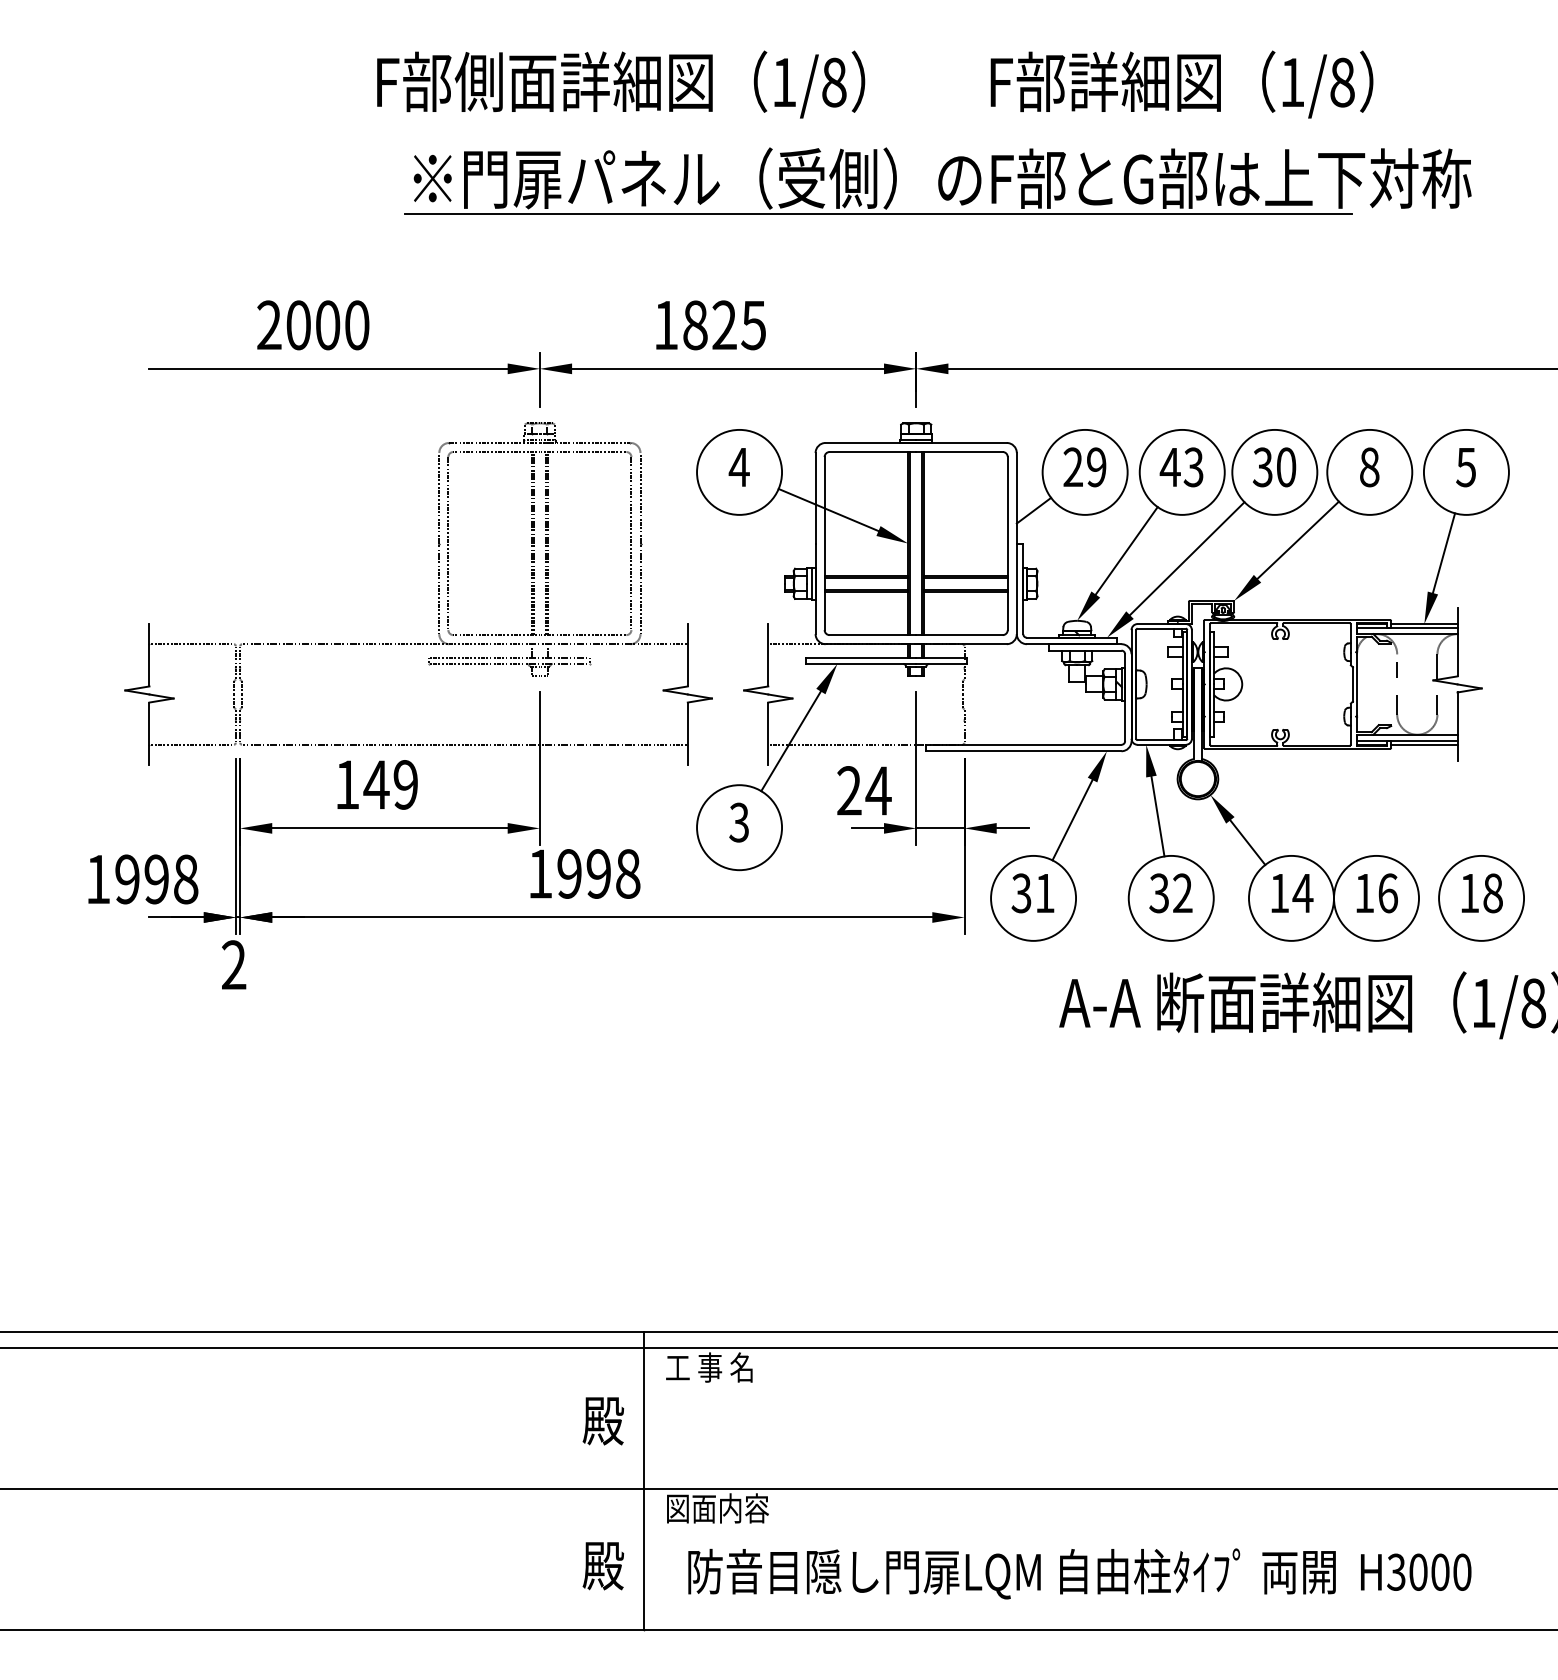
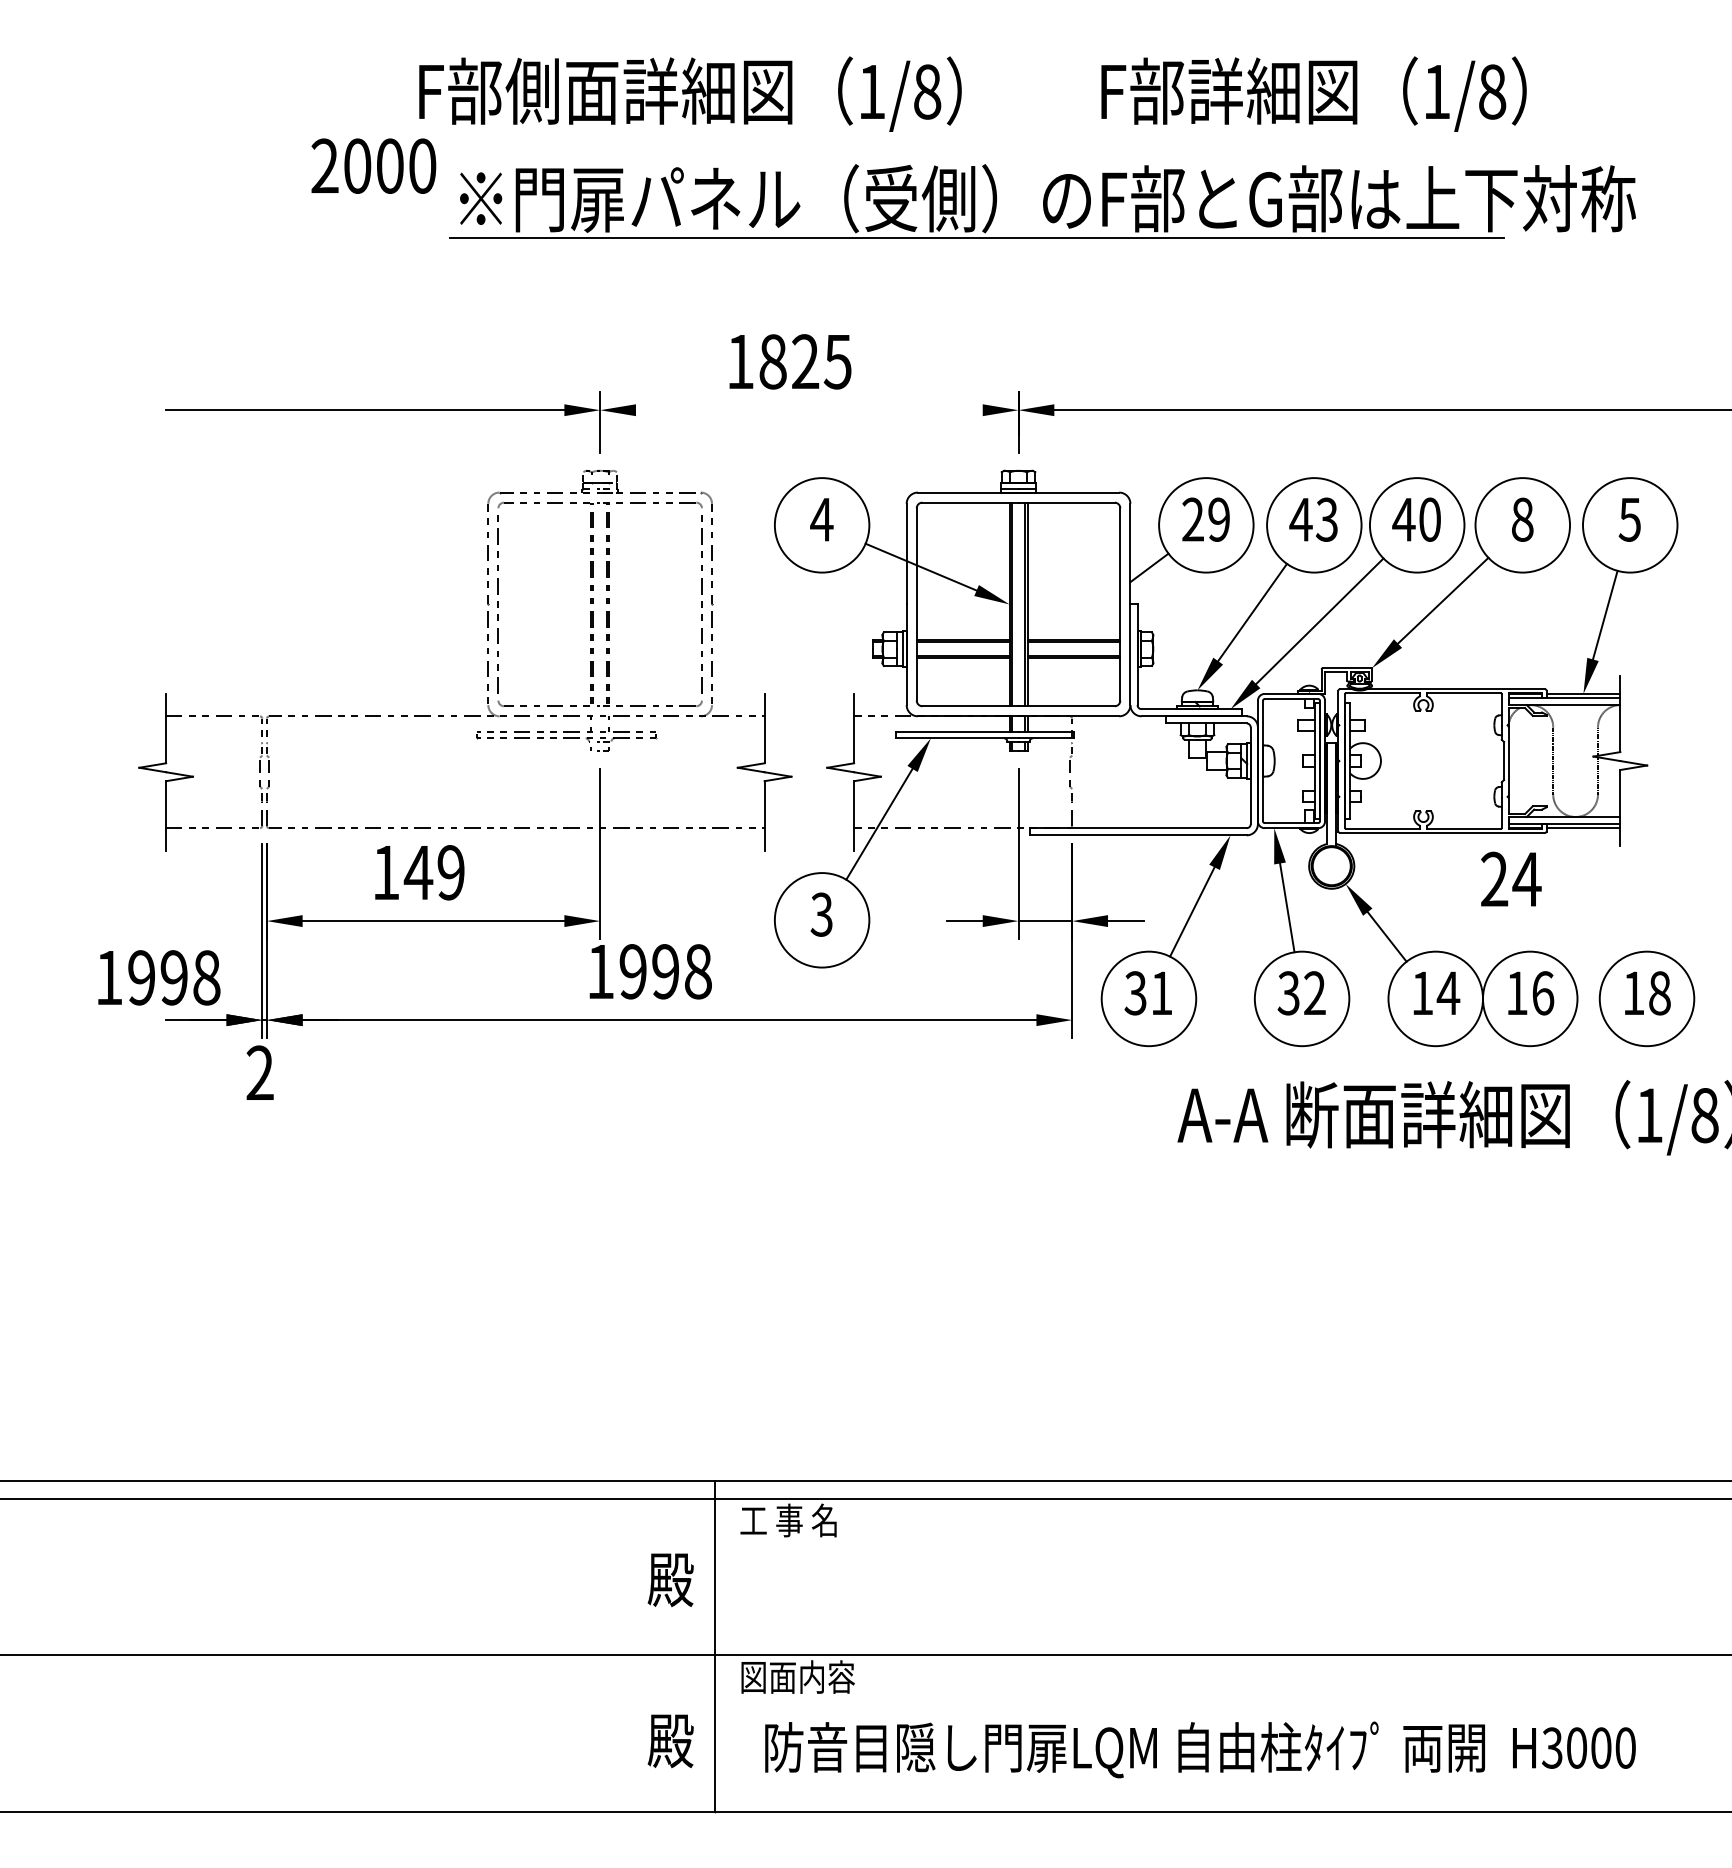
text: (313, 325) -> (374, 166), moved
line: (728, 368) -> (809, 409), removed
text: (1262, 467) -> (1403, 519), 30 -> 40
text: (864, 790) -> (1511, 878), moved

